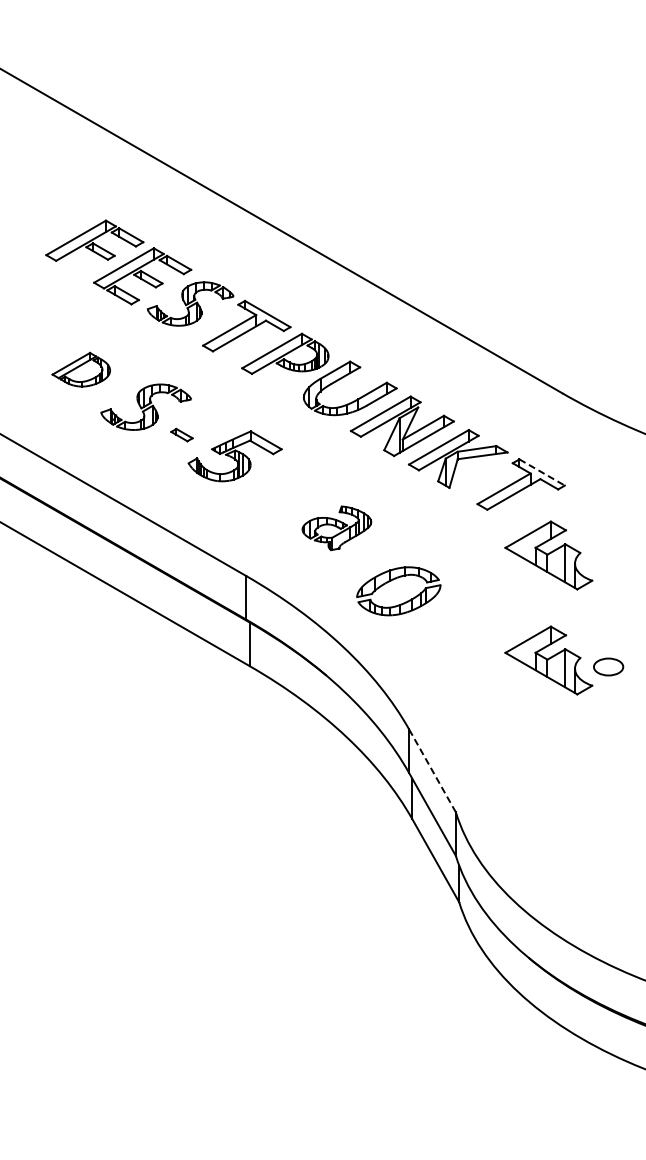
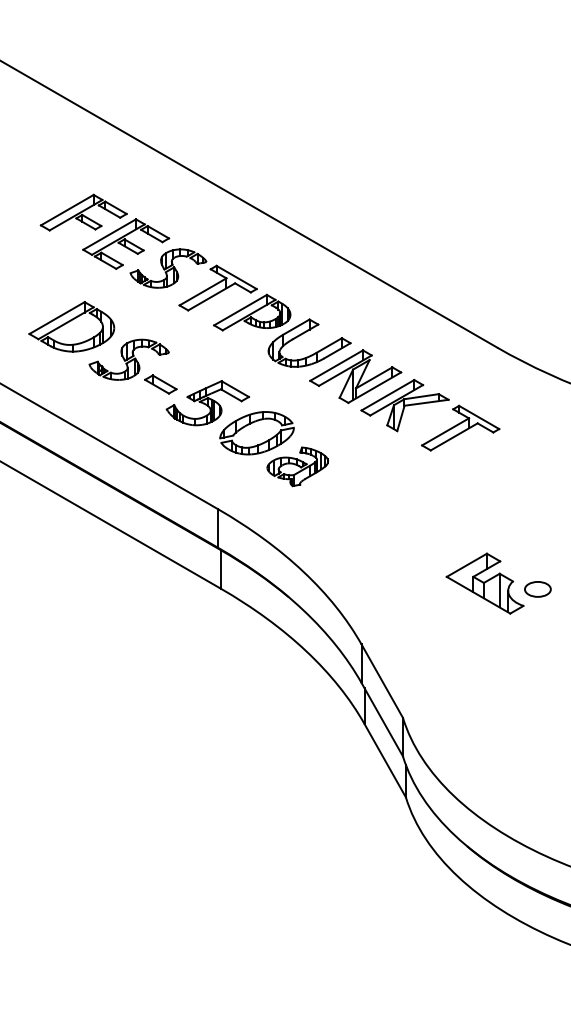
part: (81, 369) -> (72, 326), size x1.67
part: (181, 434) -> (160, 383), size x1.67
line: (542, 472) -> (479, 417), dashed -> solid
part: (548, 555) -> (484, 490), removed
part: (393, 580) -> (252, 423), moved
line: (432, 770) -> (382, 680), dashed -> solid

